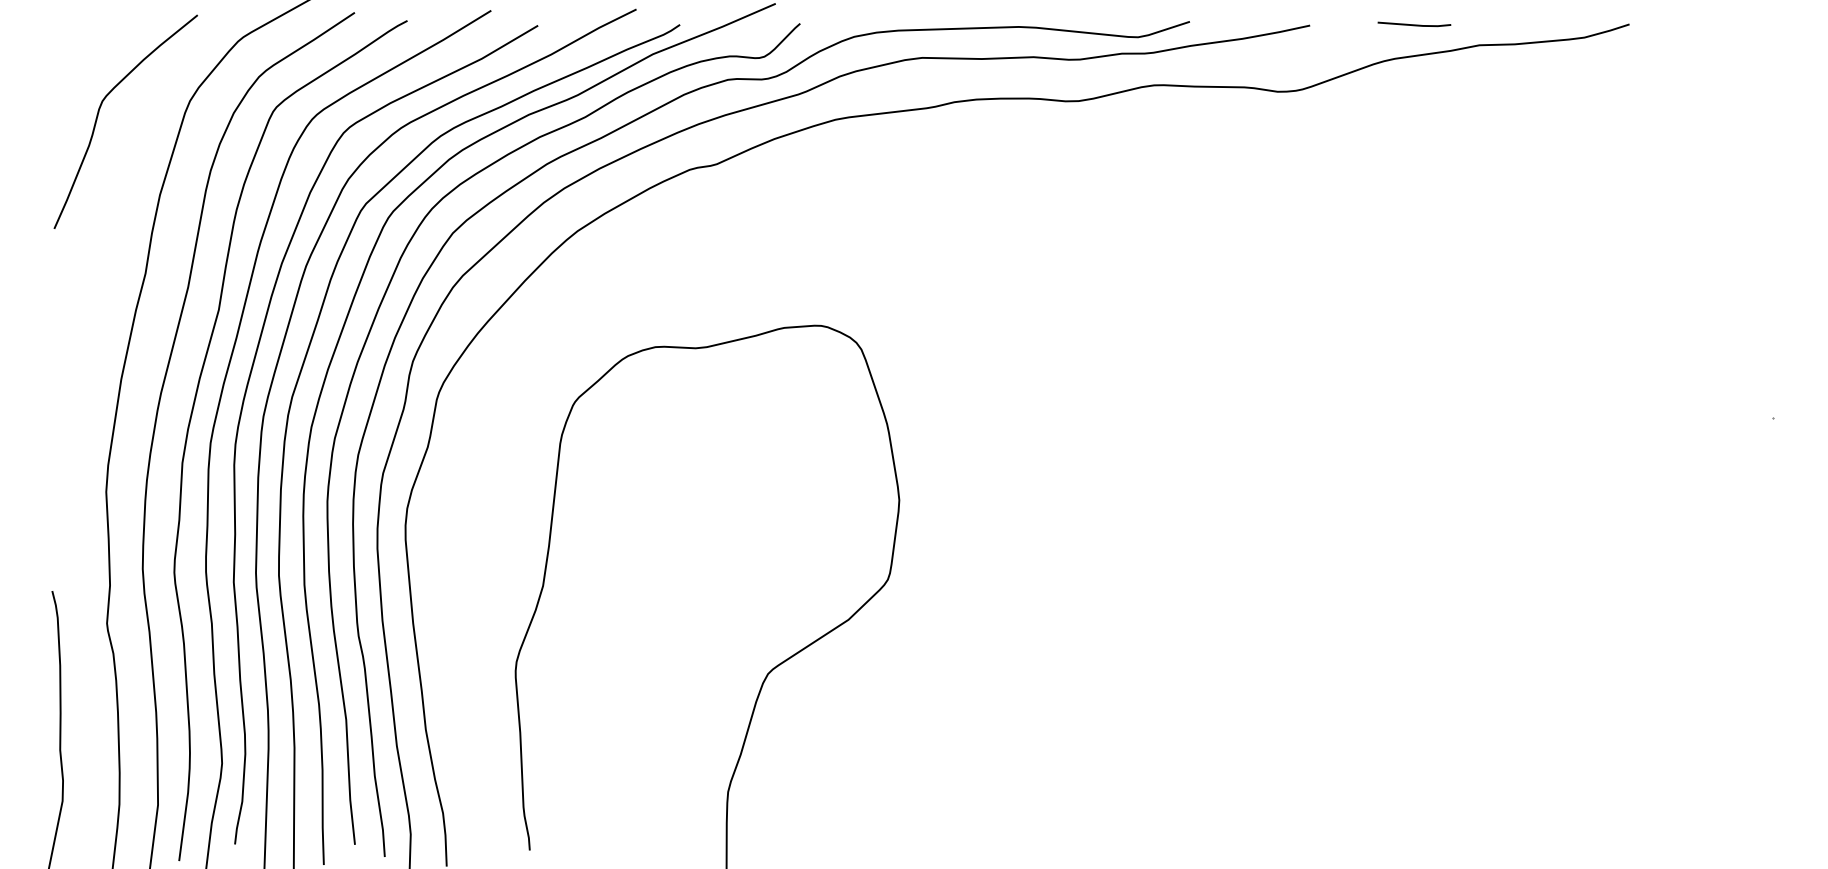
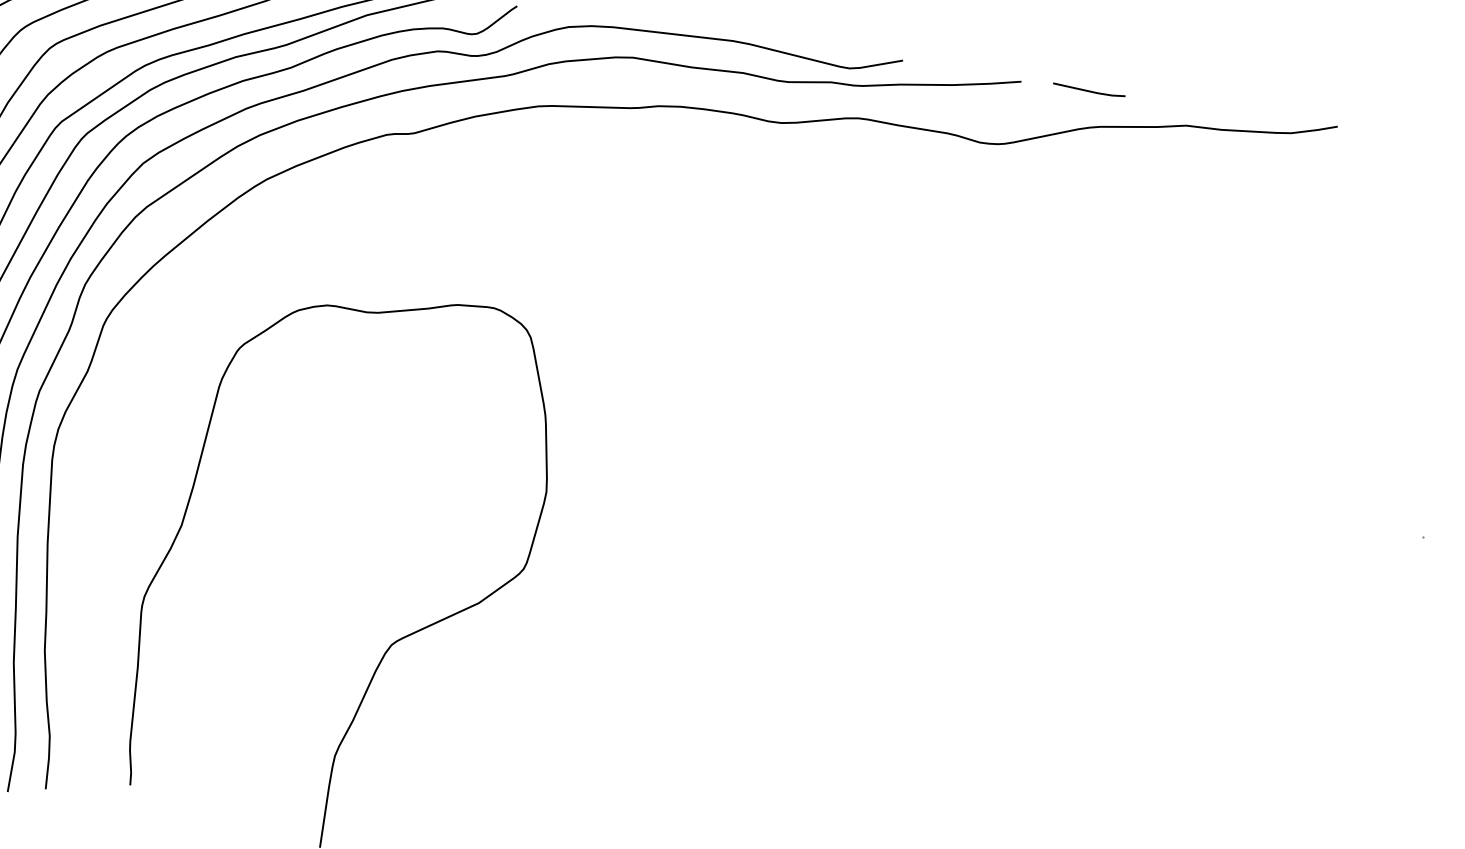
line: (1414, 24) -> (1089, 90), moved

